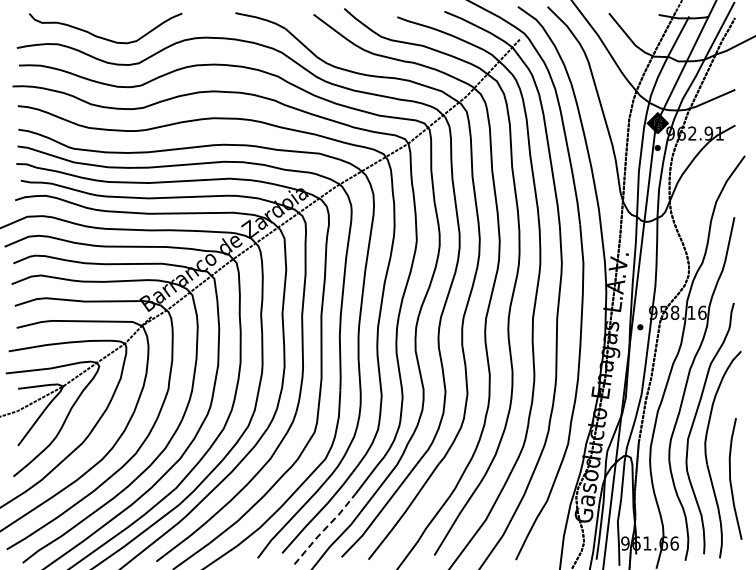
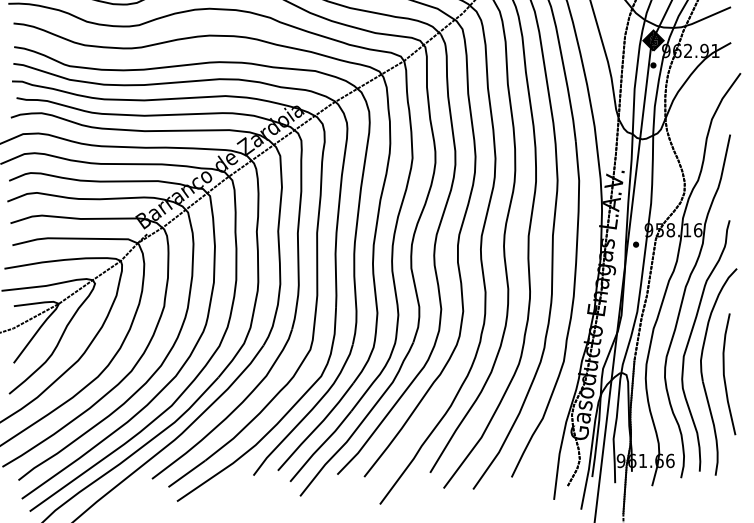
curve: (731, 480) -> (725, 375), moved
line: (325, 529) -> (321, 446), dashed -> solid

